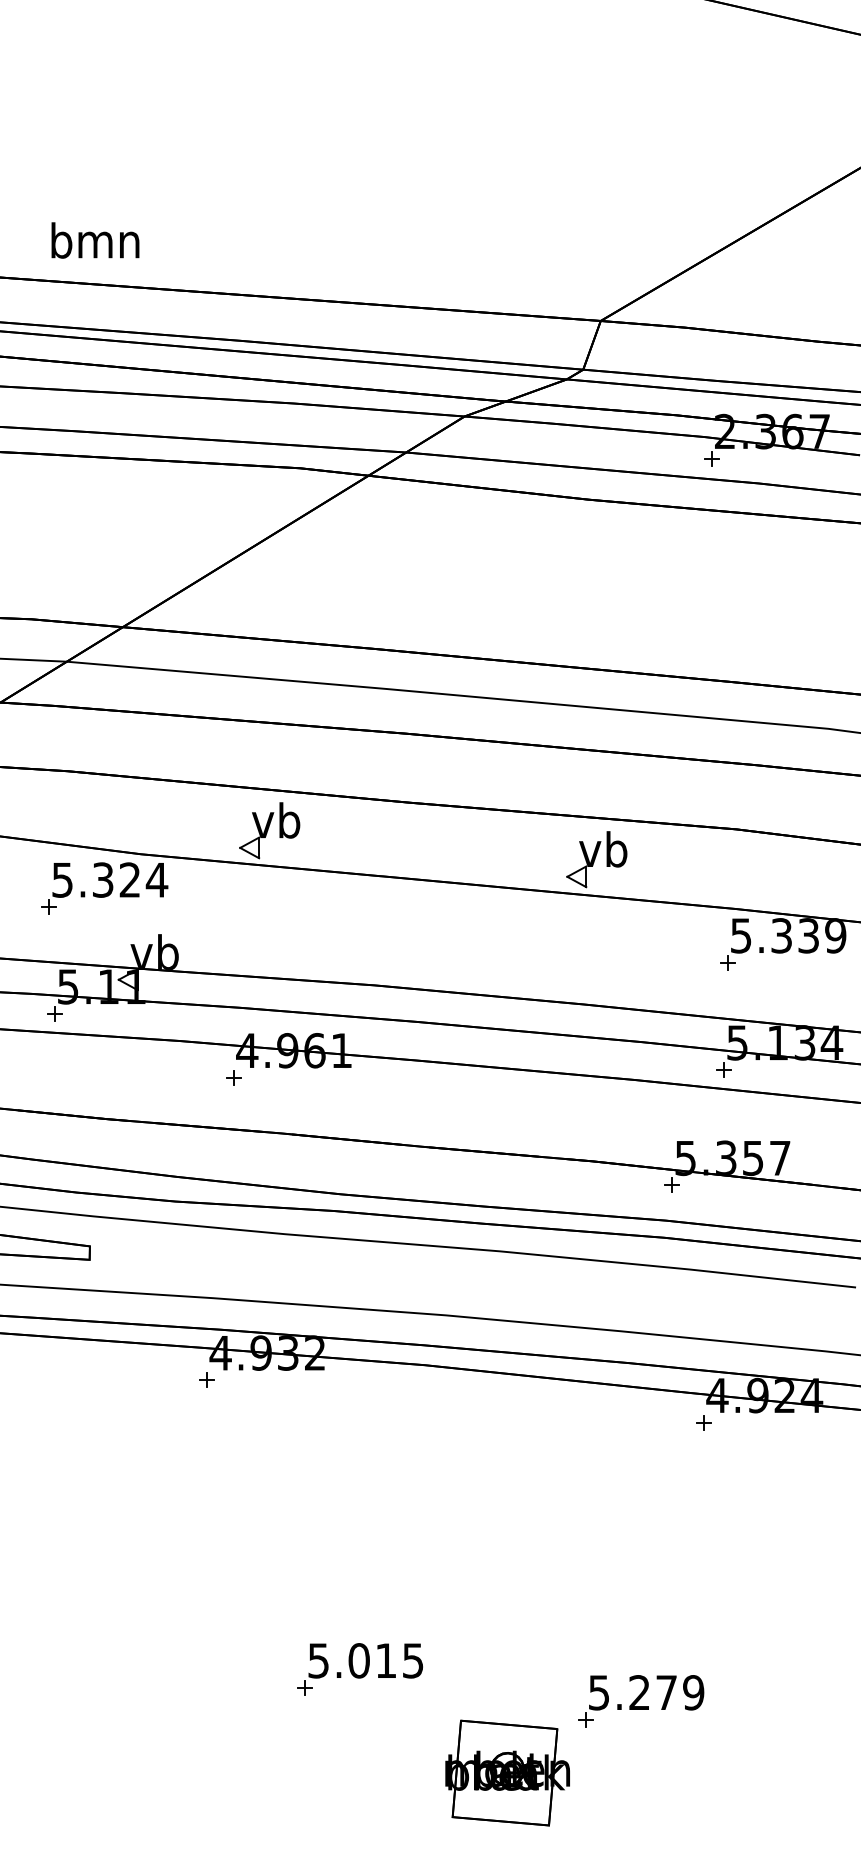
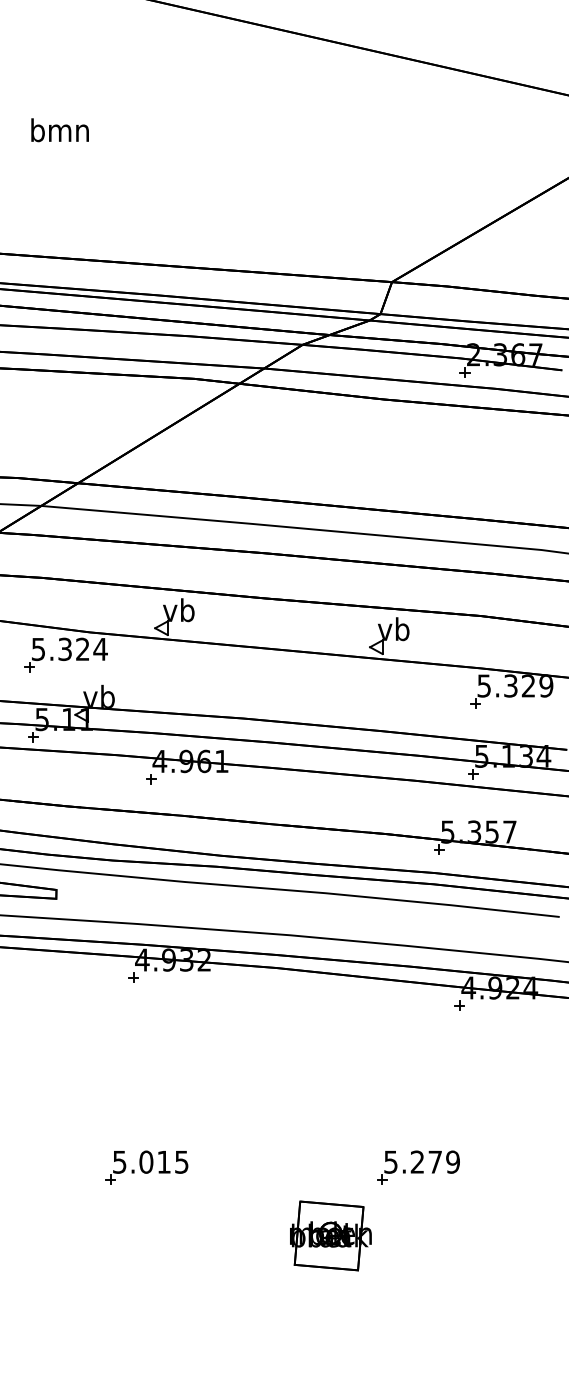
text: (94, 240) -> (59, 130), moved
text: (808, 935) -> (528, 685), 5.339 -> 5.329
part: (359, 1668) -> (146, 1167), moved
part: (641, 1700) -> (418, 1167), moved

